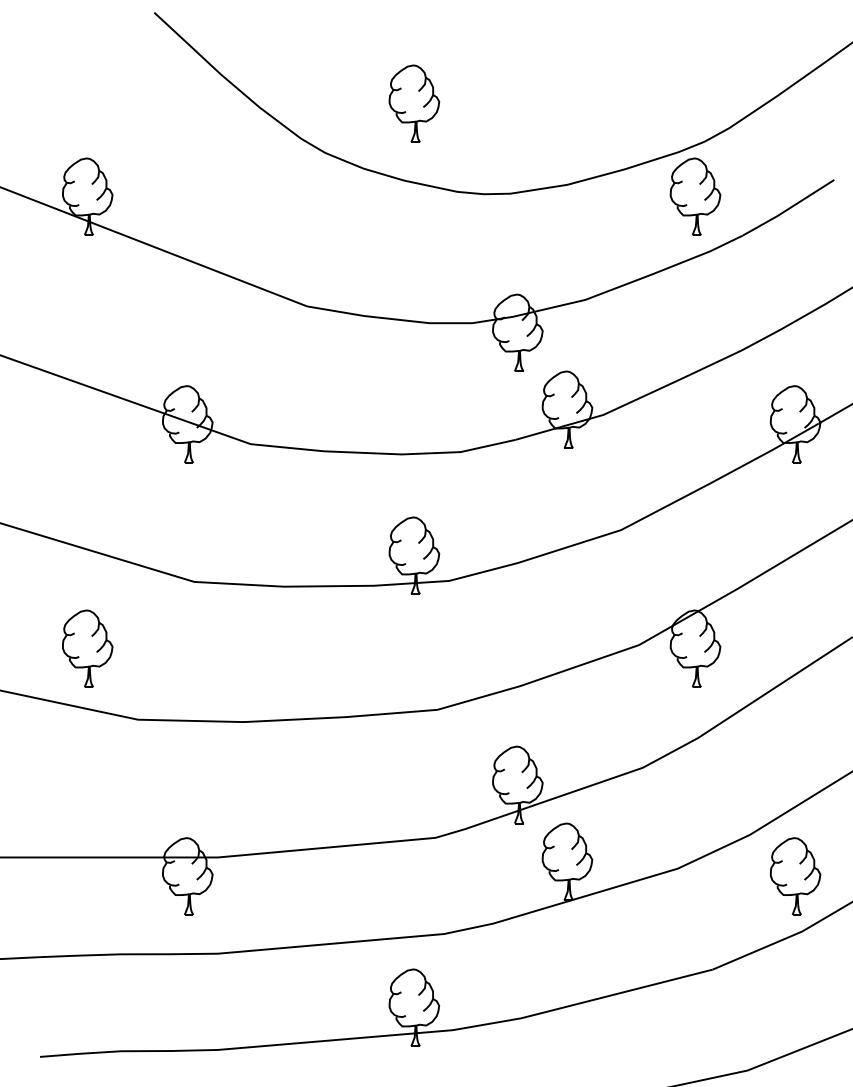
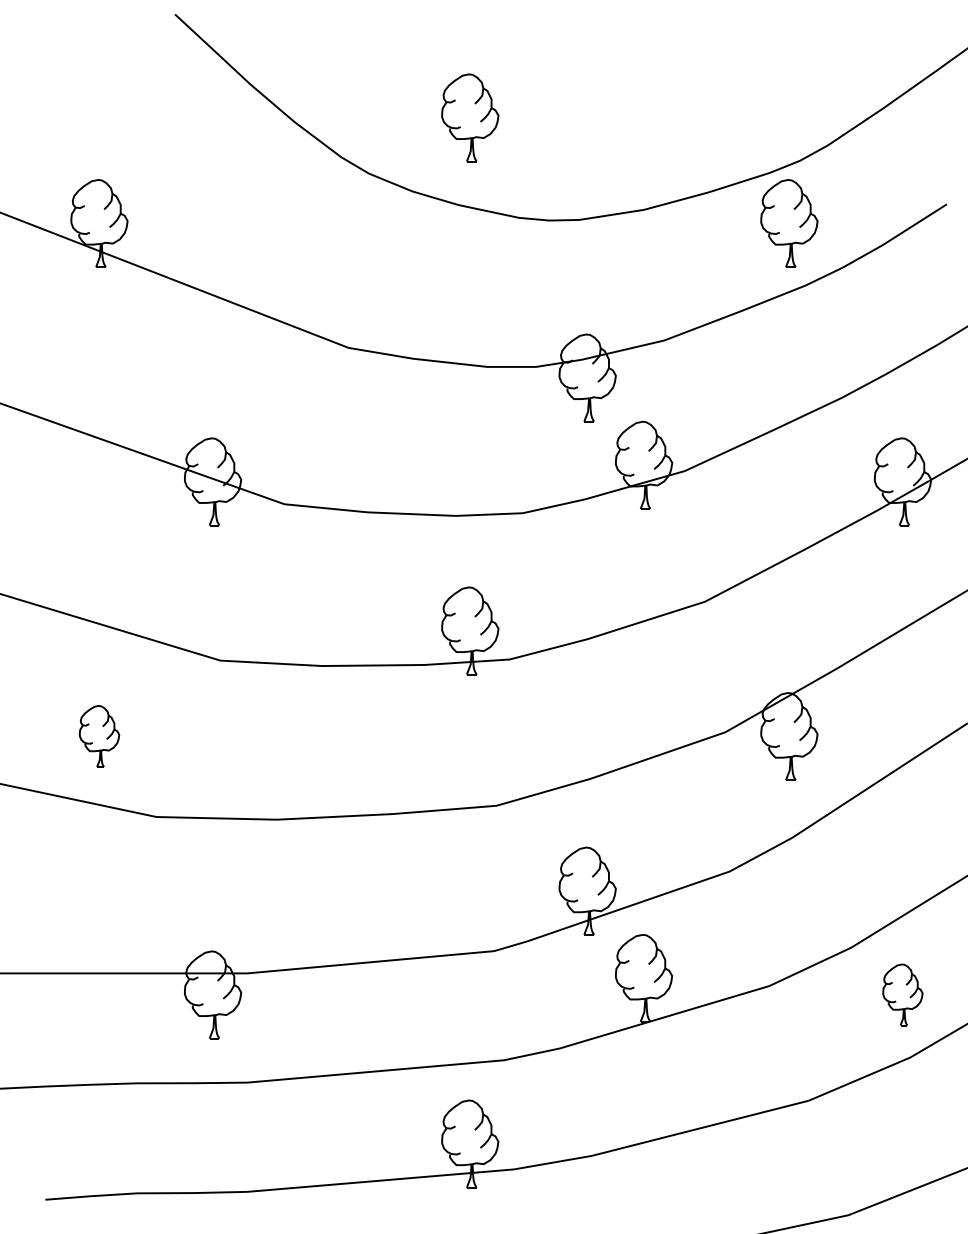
part: (87, 648) -> (99, 736), size x0.7
part: (795, 876) -> (902, 994), size x0.7

